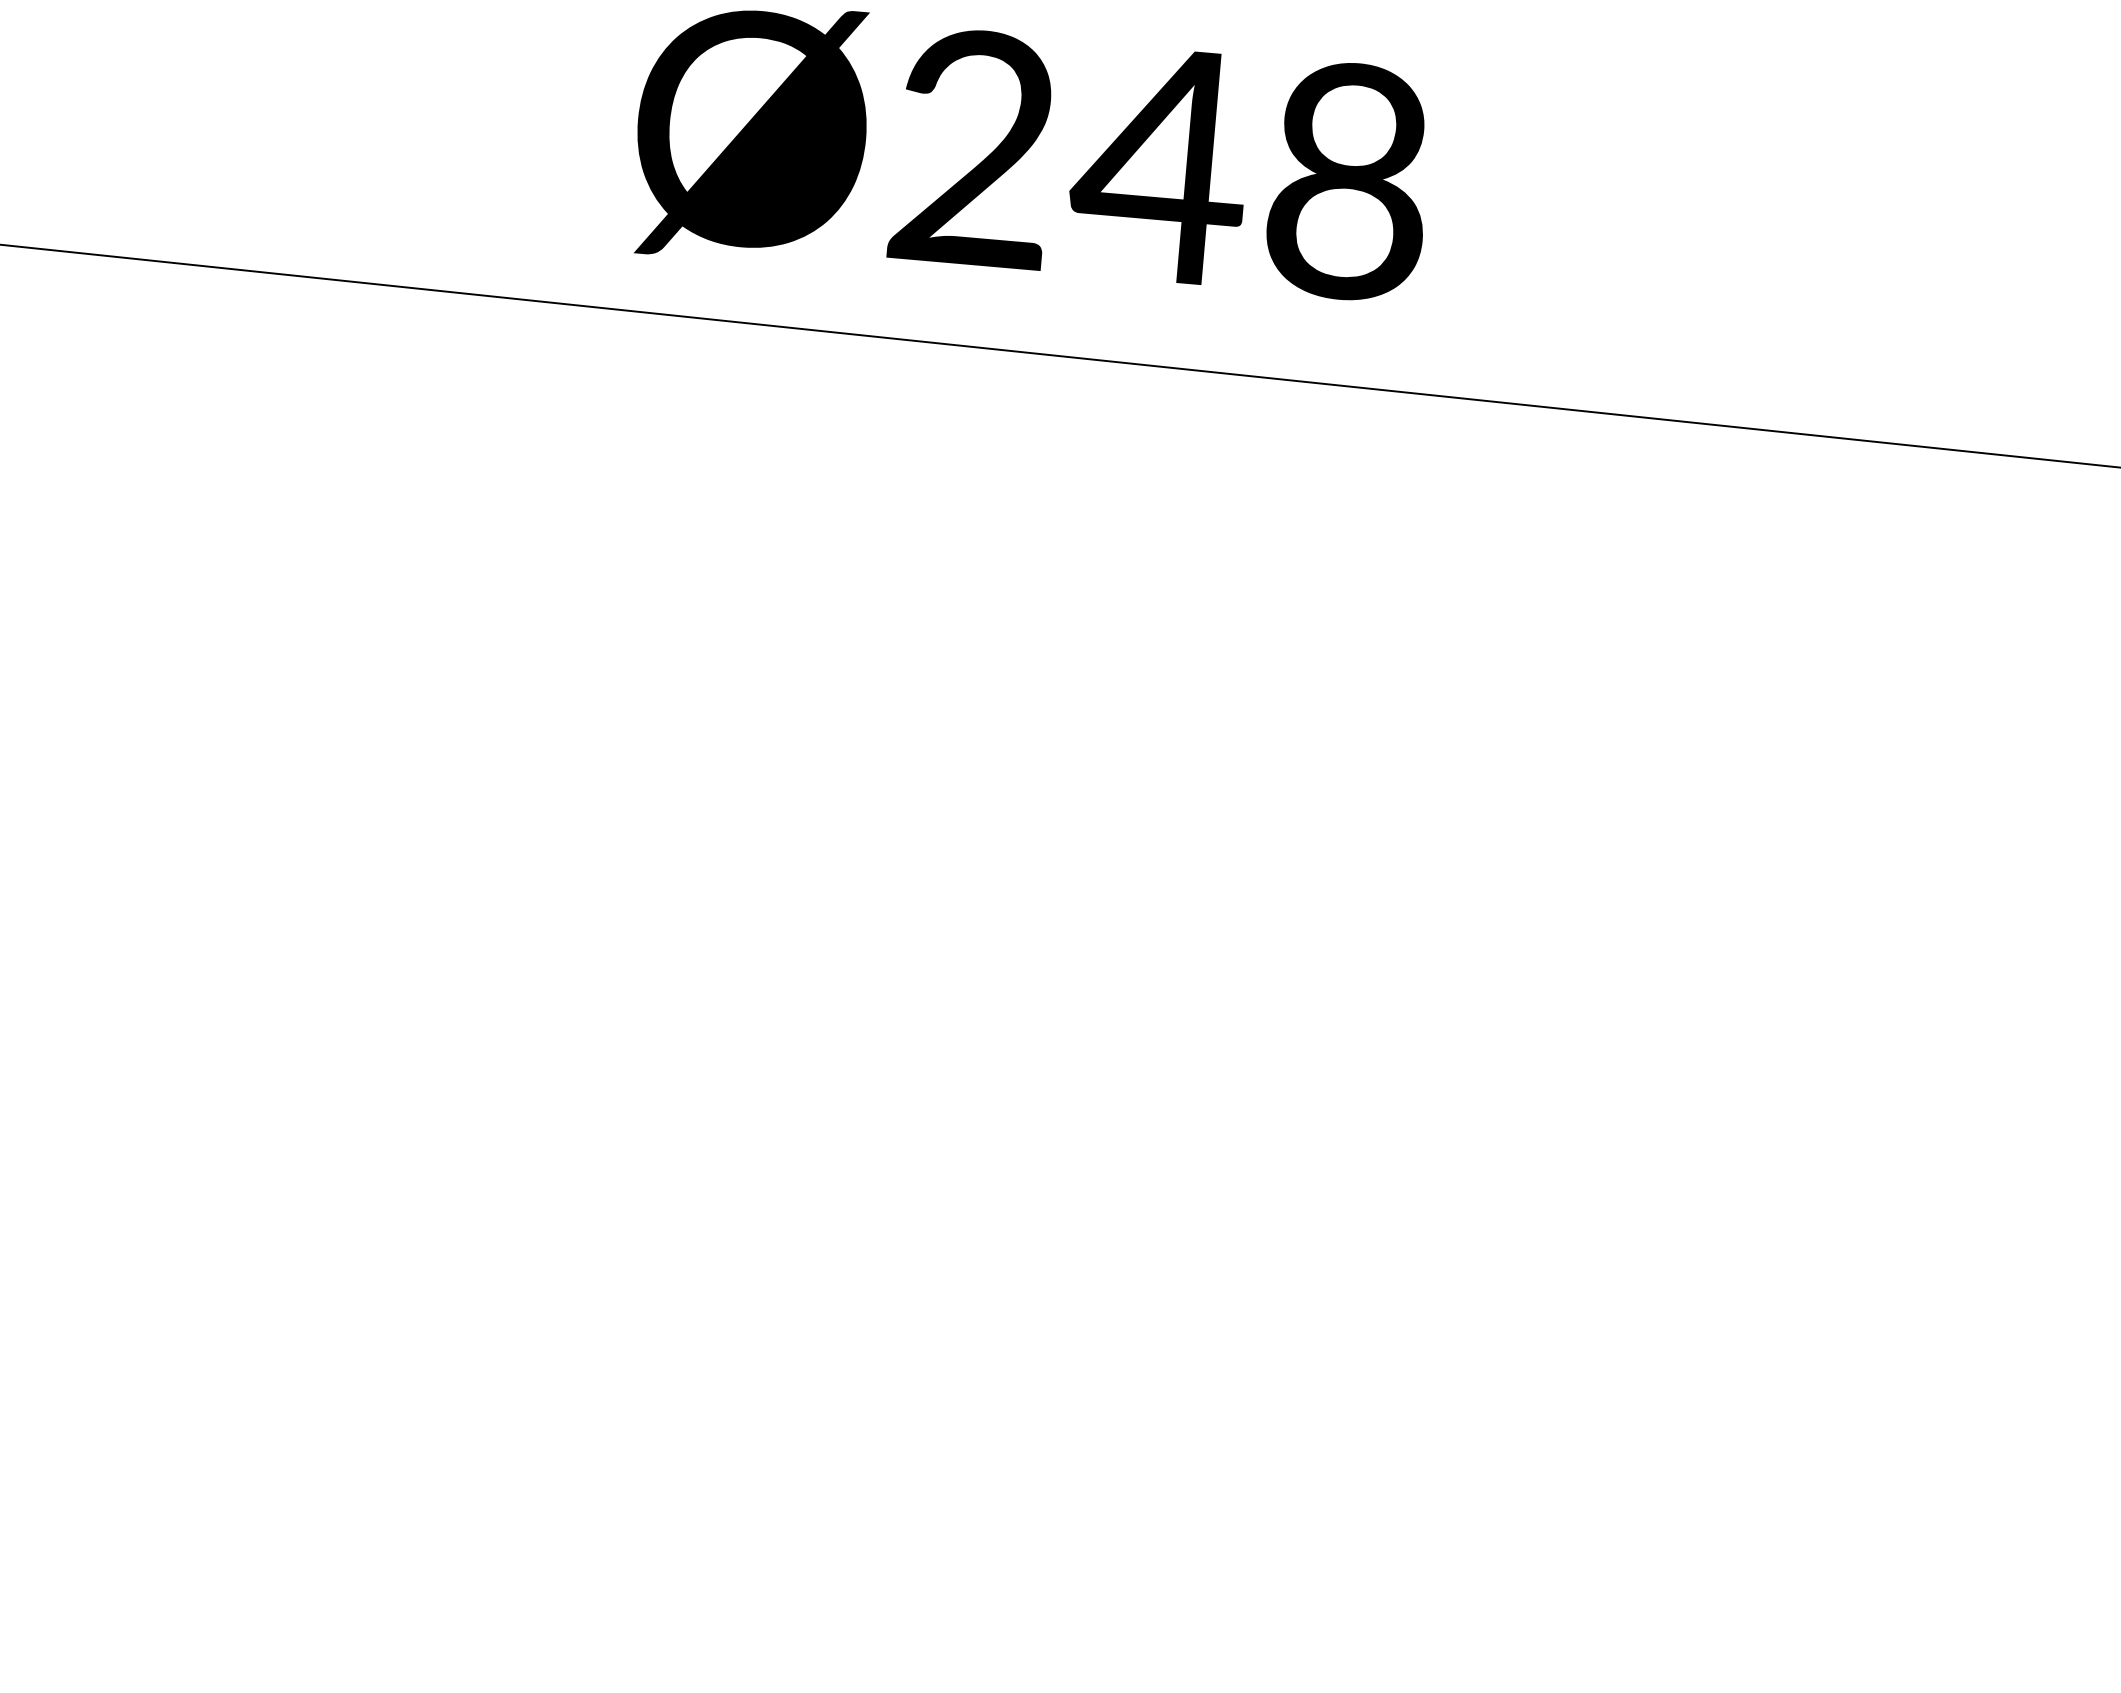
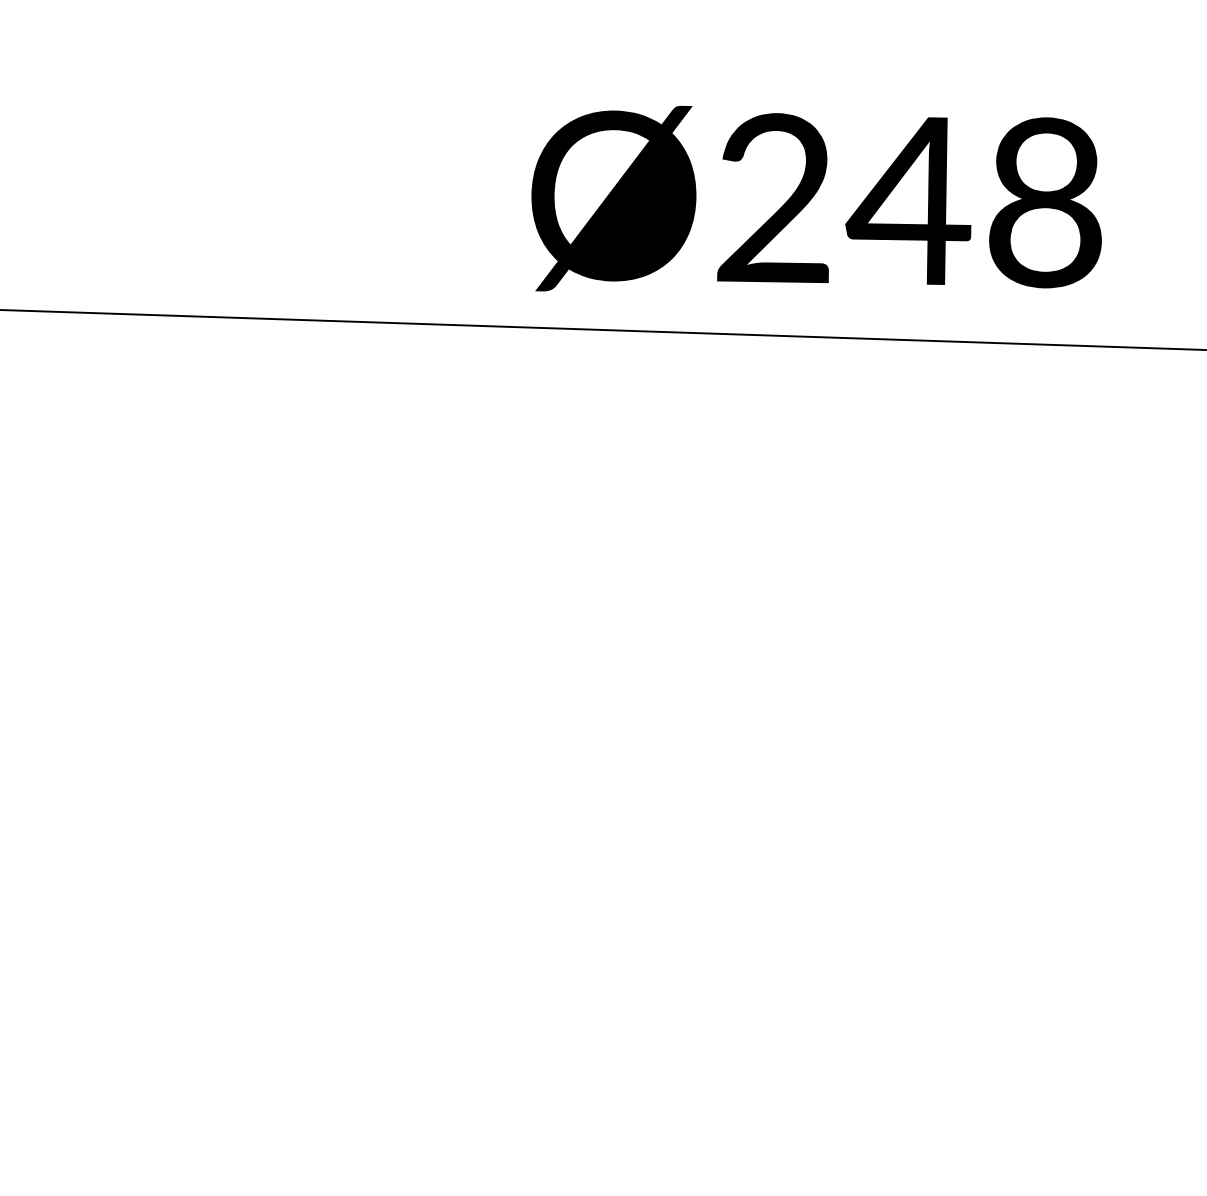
text: (1029, 155) -> (814, 200), moved

